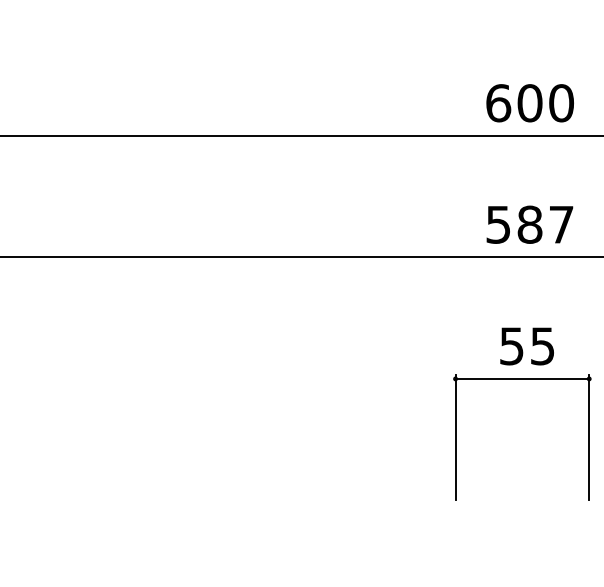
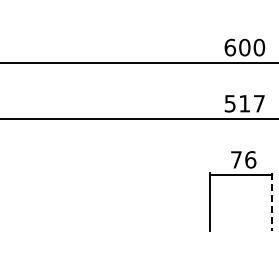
text: (529, 224) -> (244, 103), 587 -> 517
text: (527, 345) -> (243, 159), 55 -> 76
line: (589, 438) -> (272, 202), solid -> dashed

